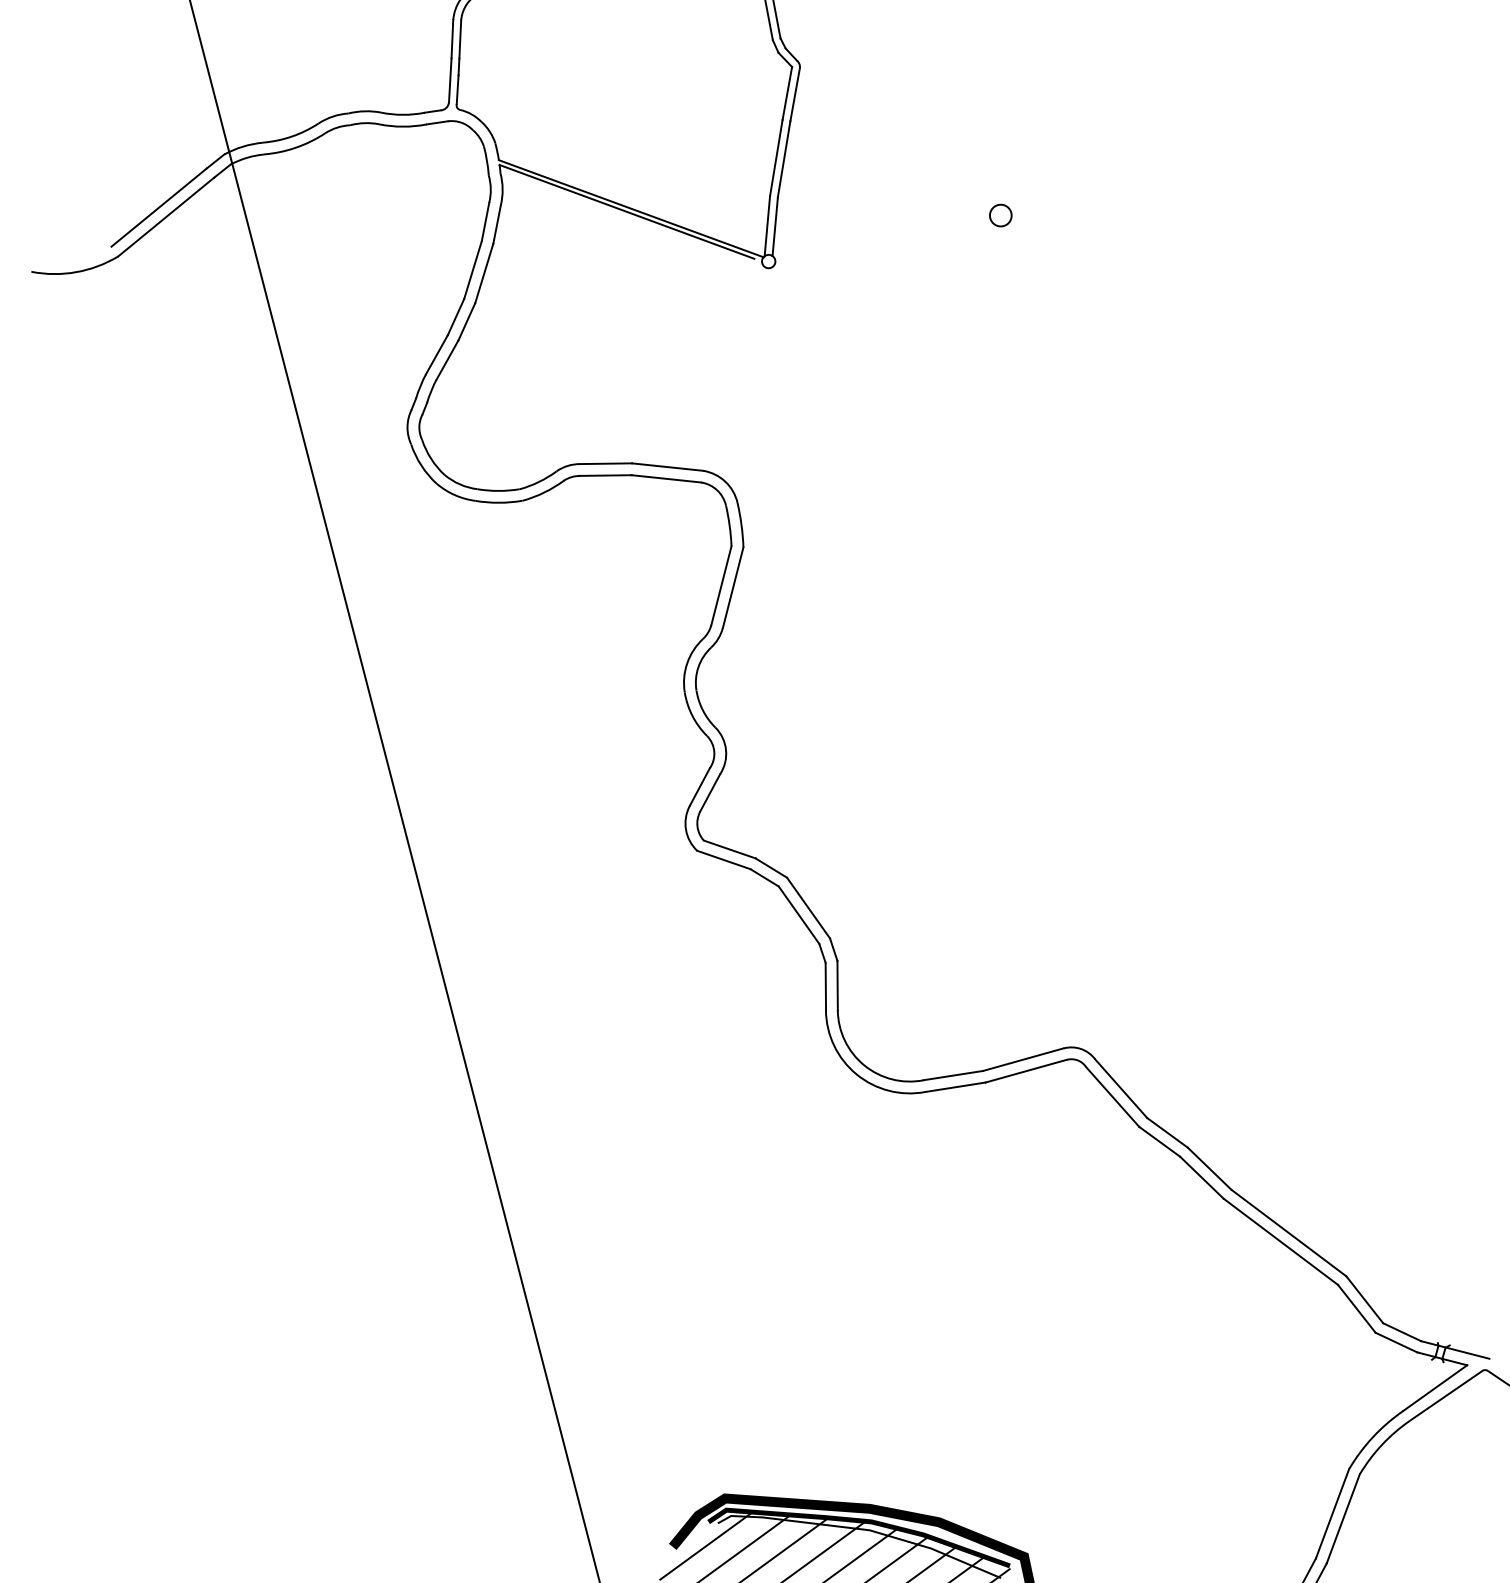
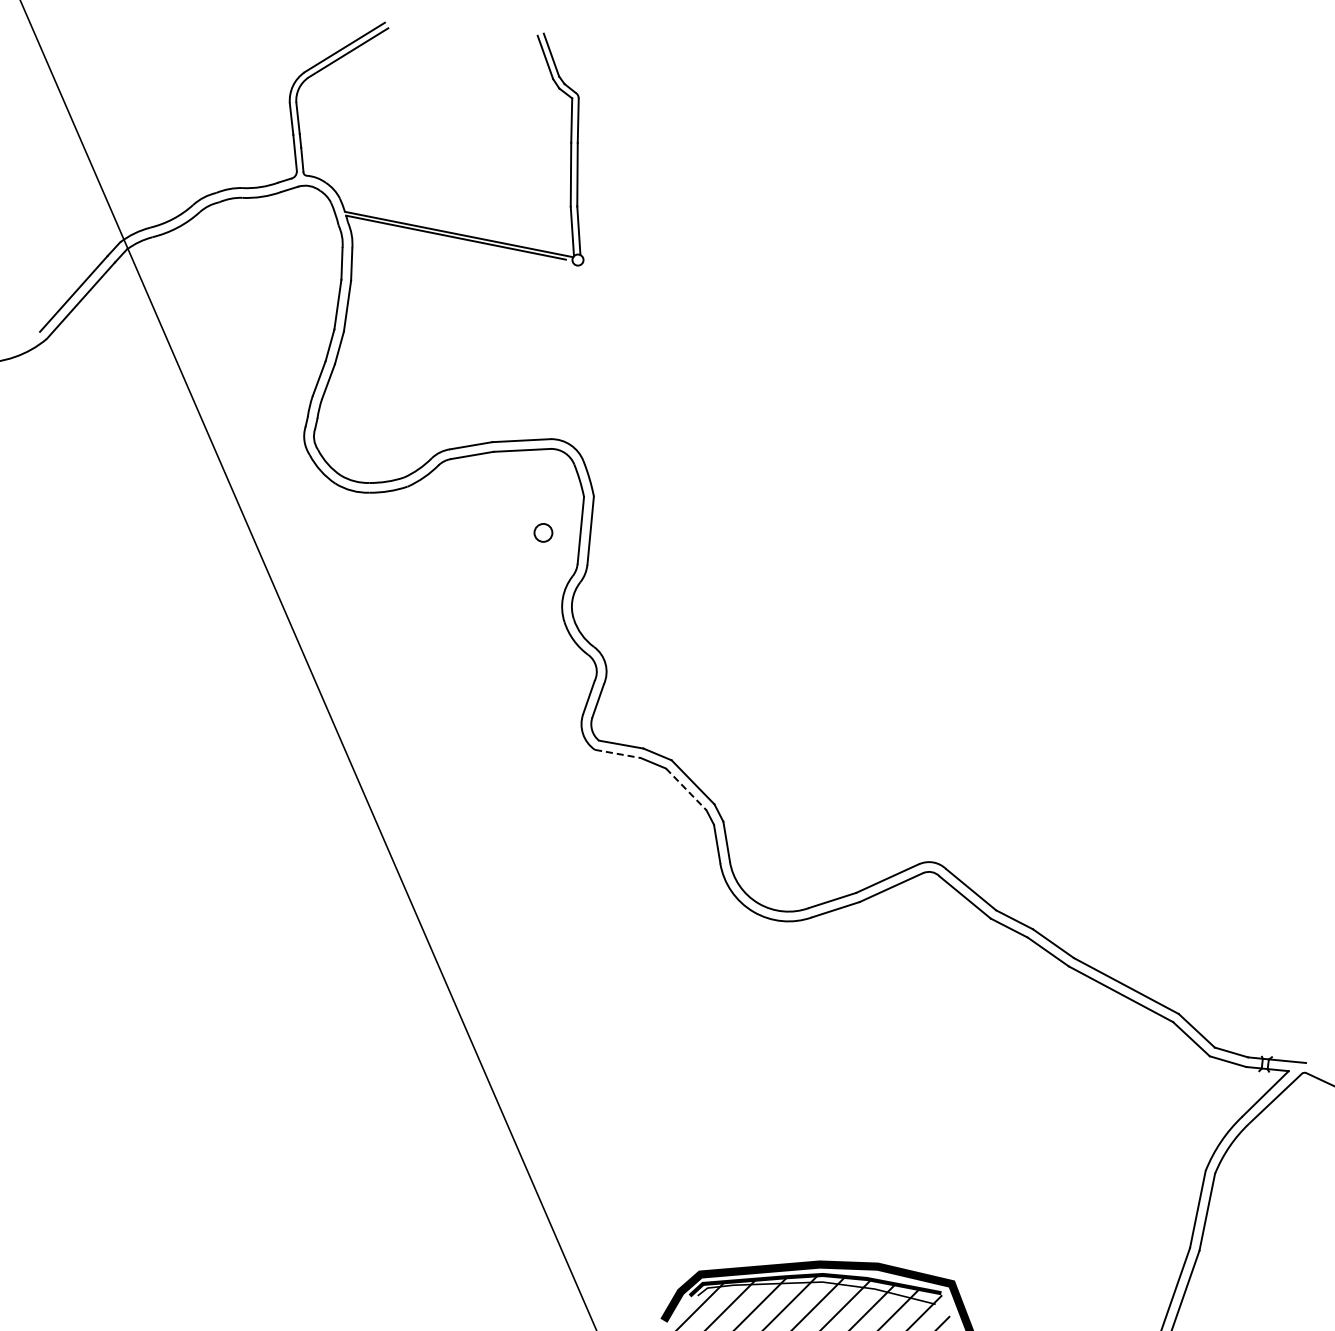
circle: (1000, 215) -> (543, 532), moved
line: (724, 860) -> (618, 754), solid -> dashed
line: (799, 915) -> (686, 789), solid -> dashed

